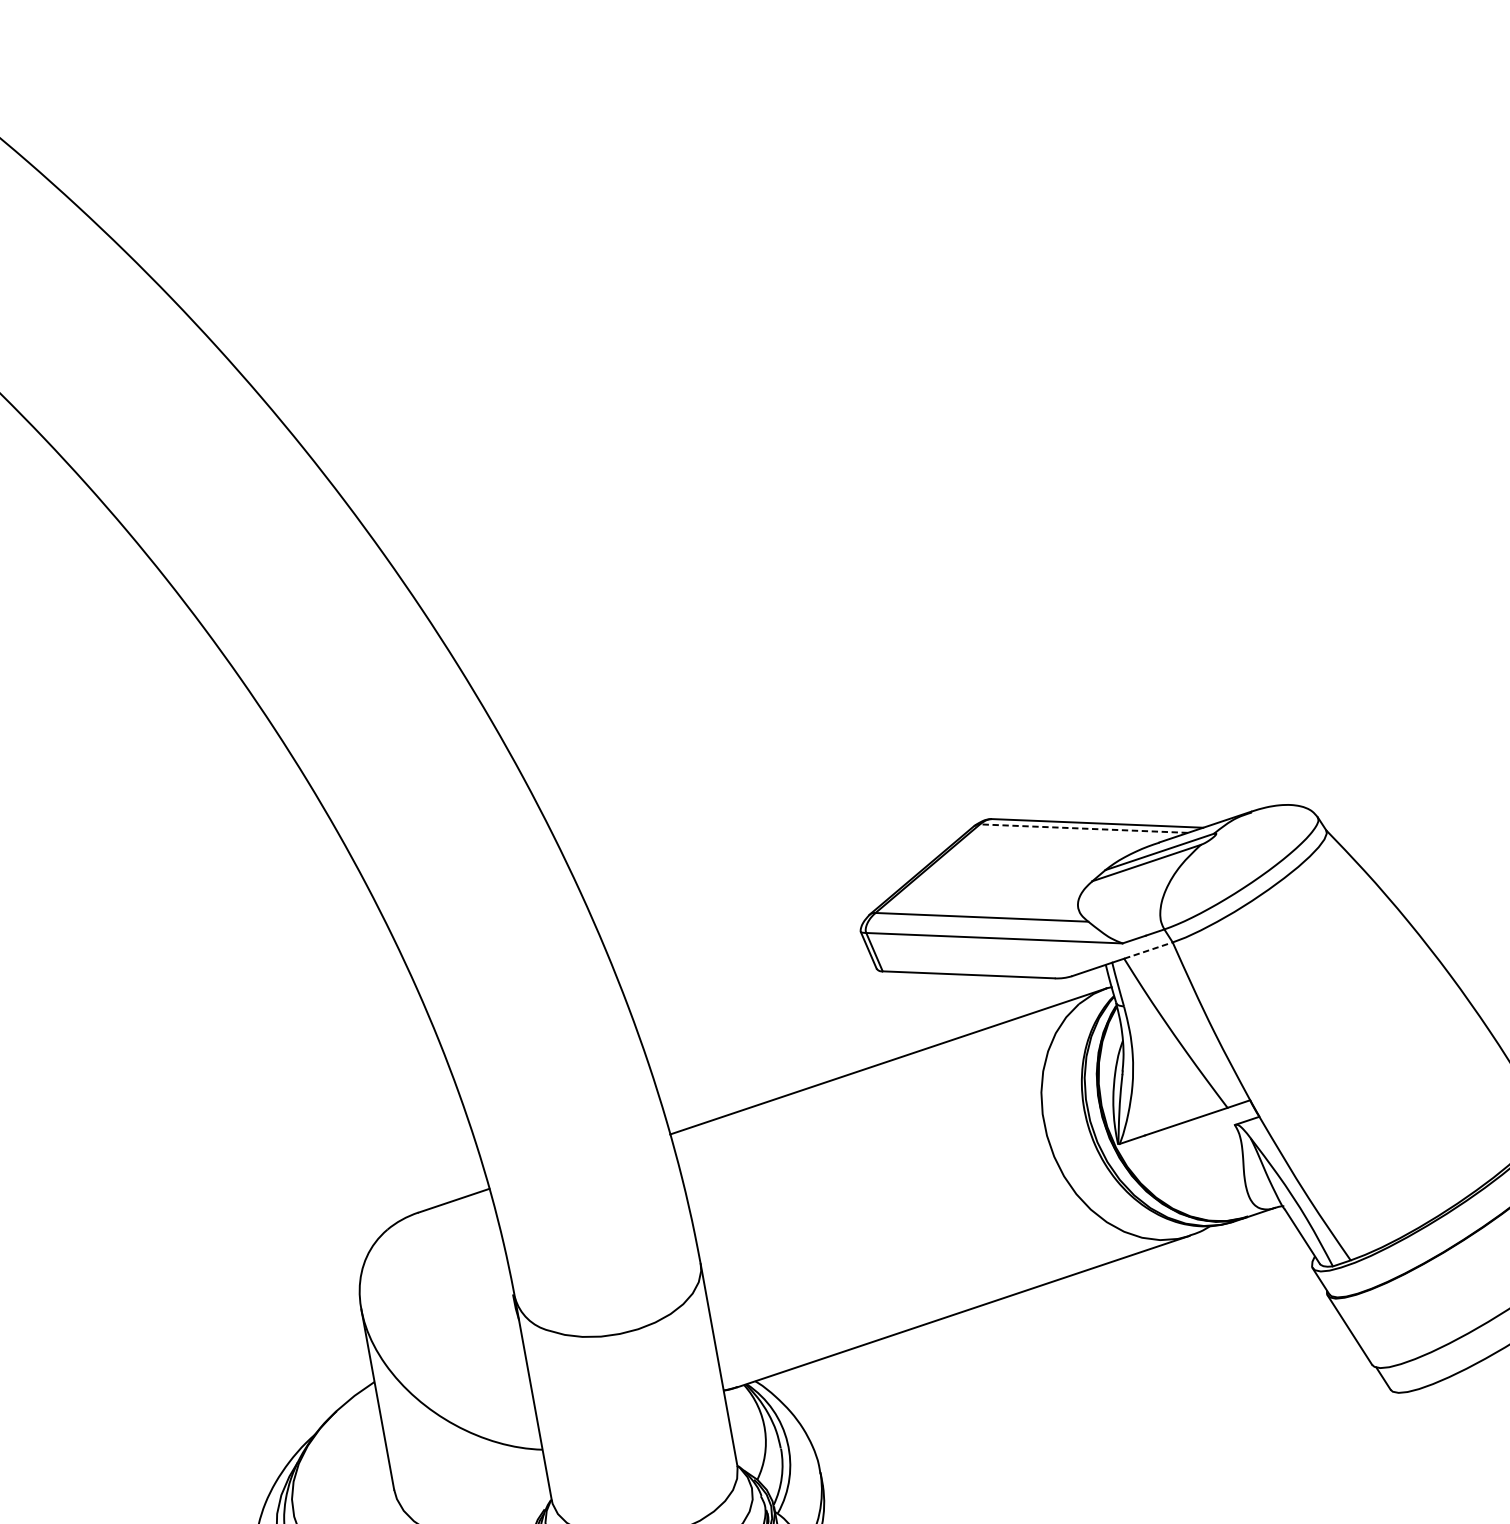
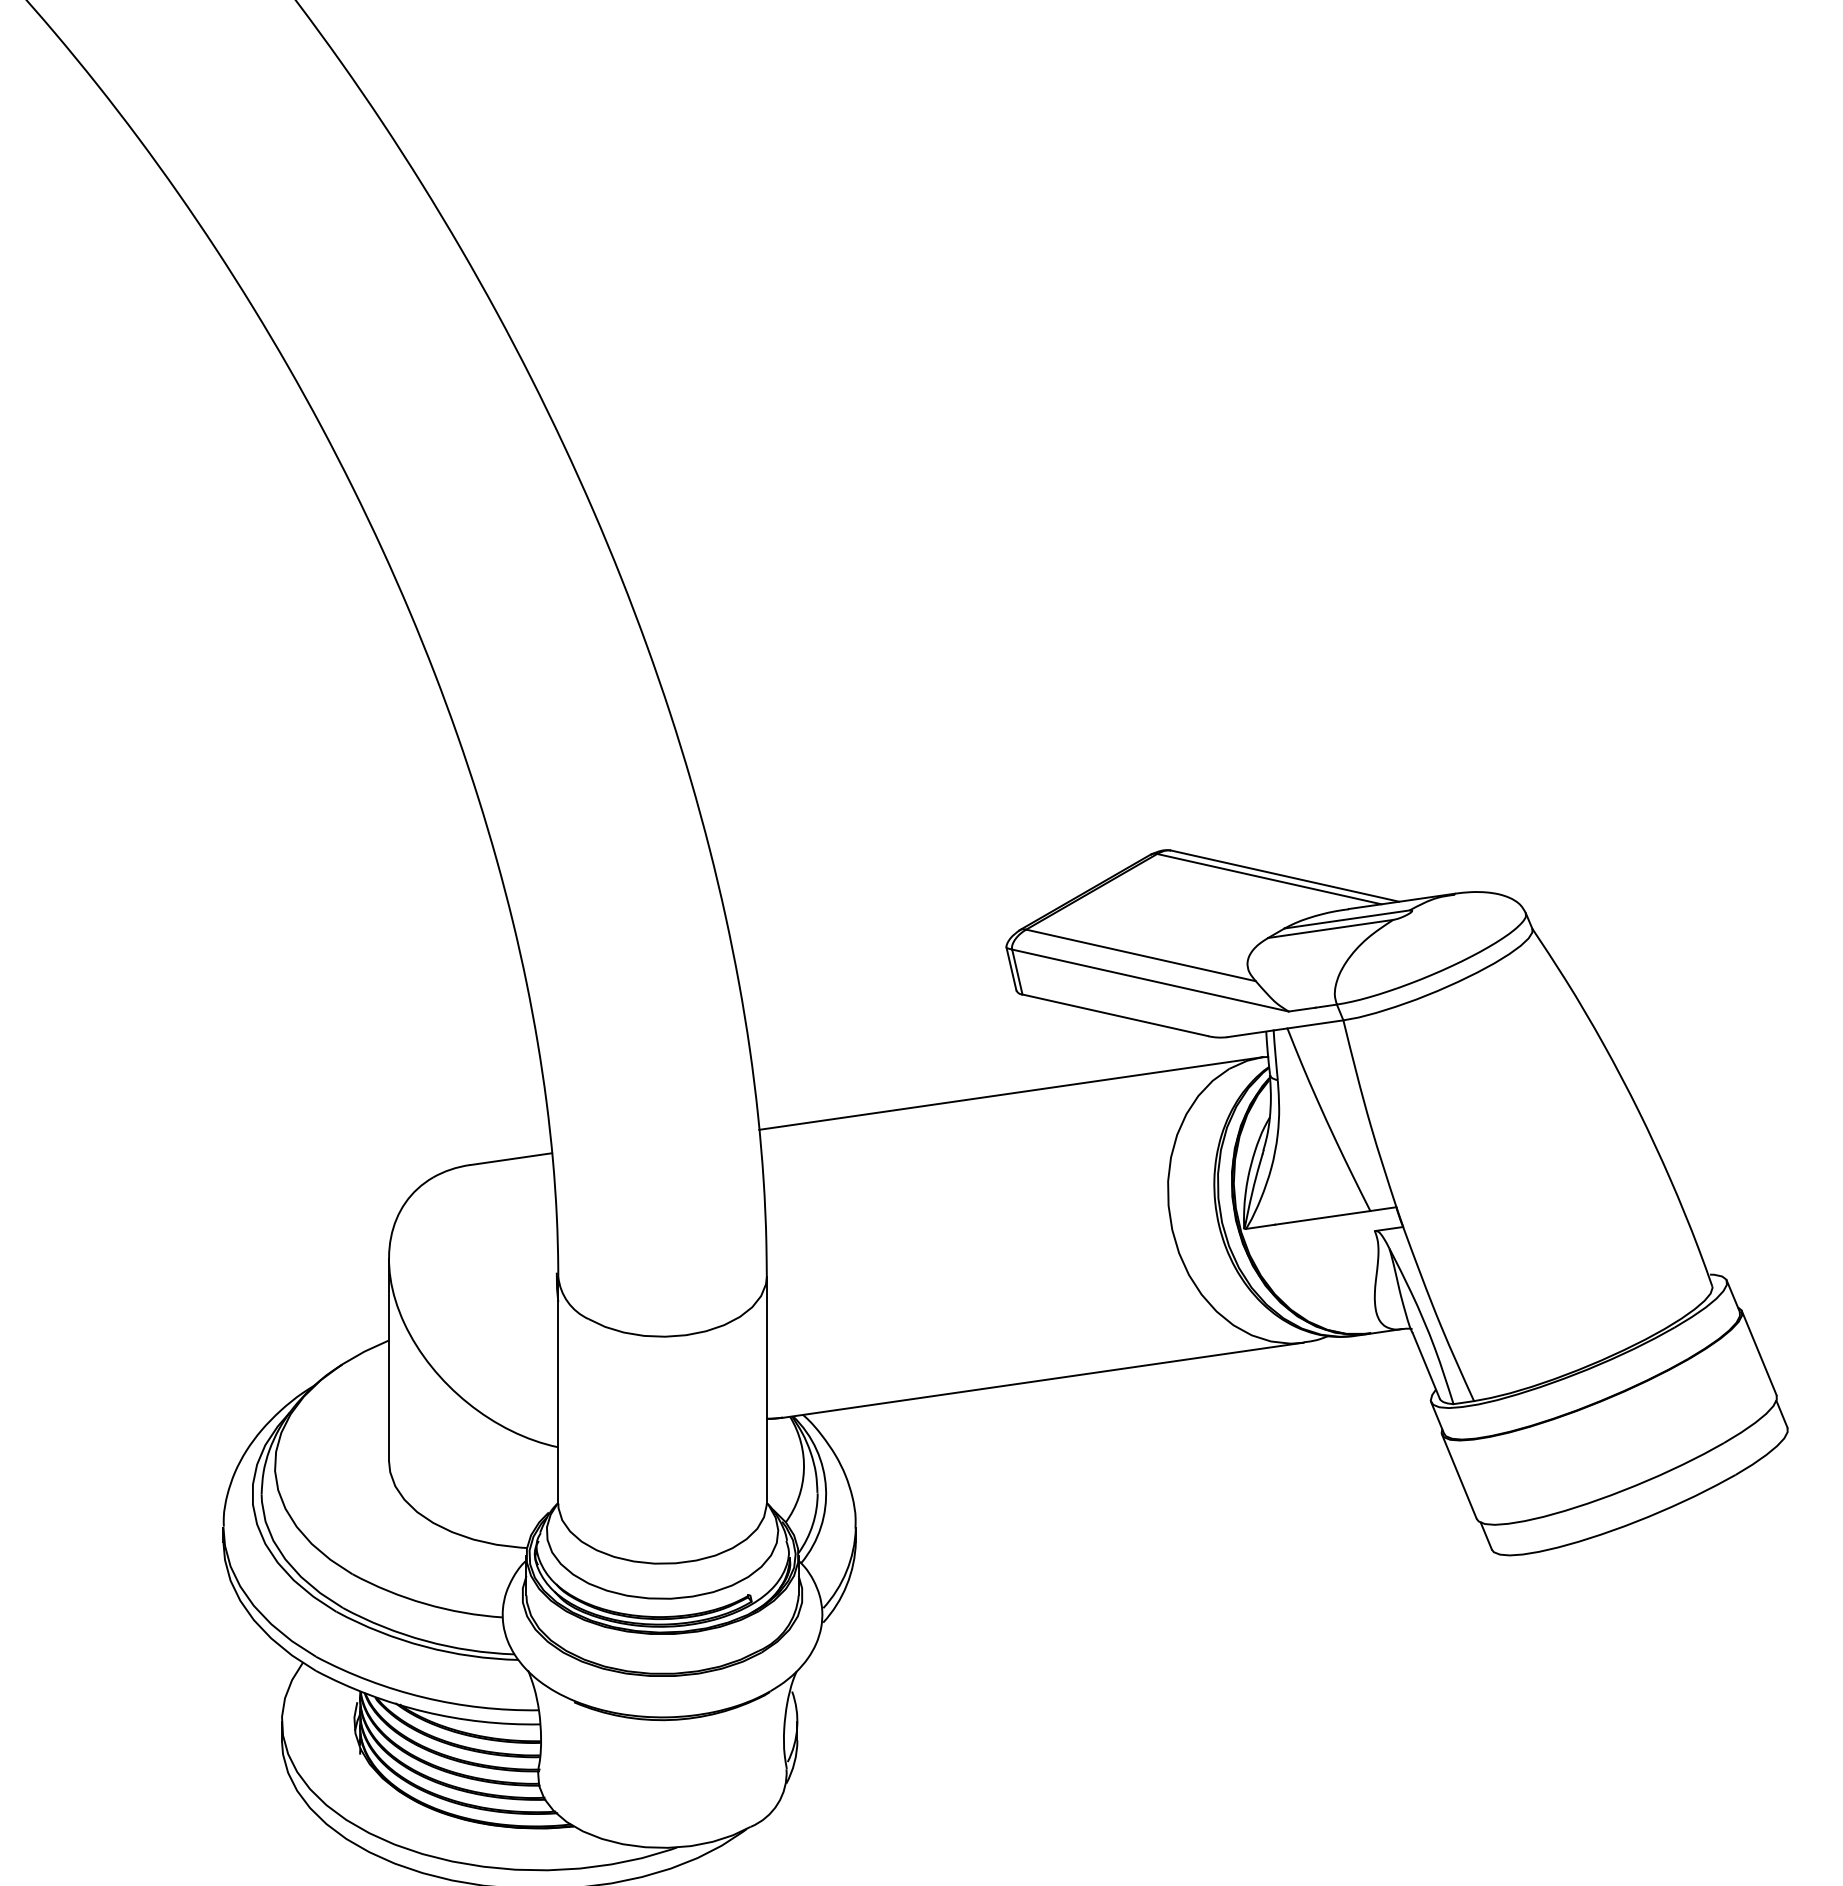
line: (1084, 828) -> (1269, 879), dashed -> solid
line: (1148, 950) -> (1315, 1024), dashed -> solid

